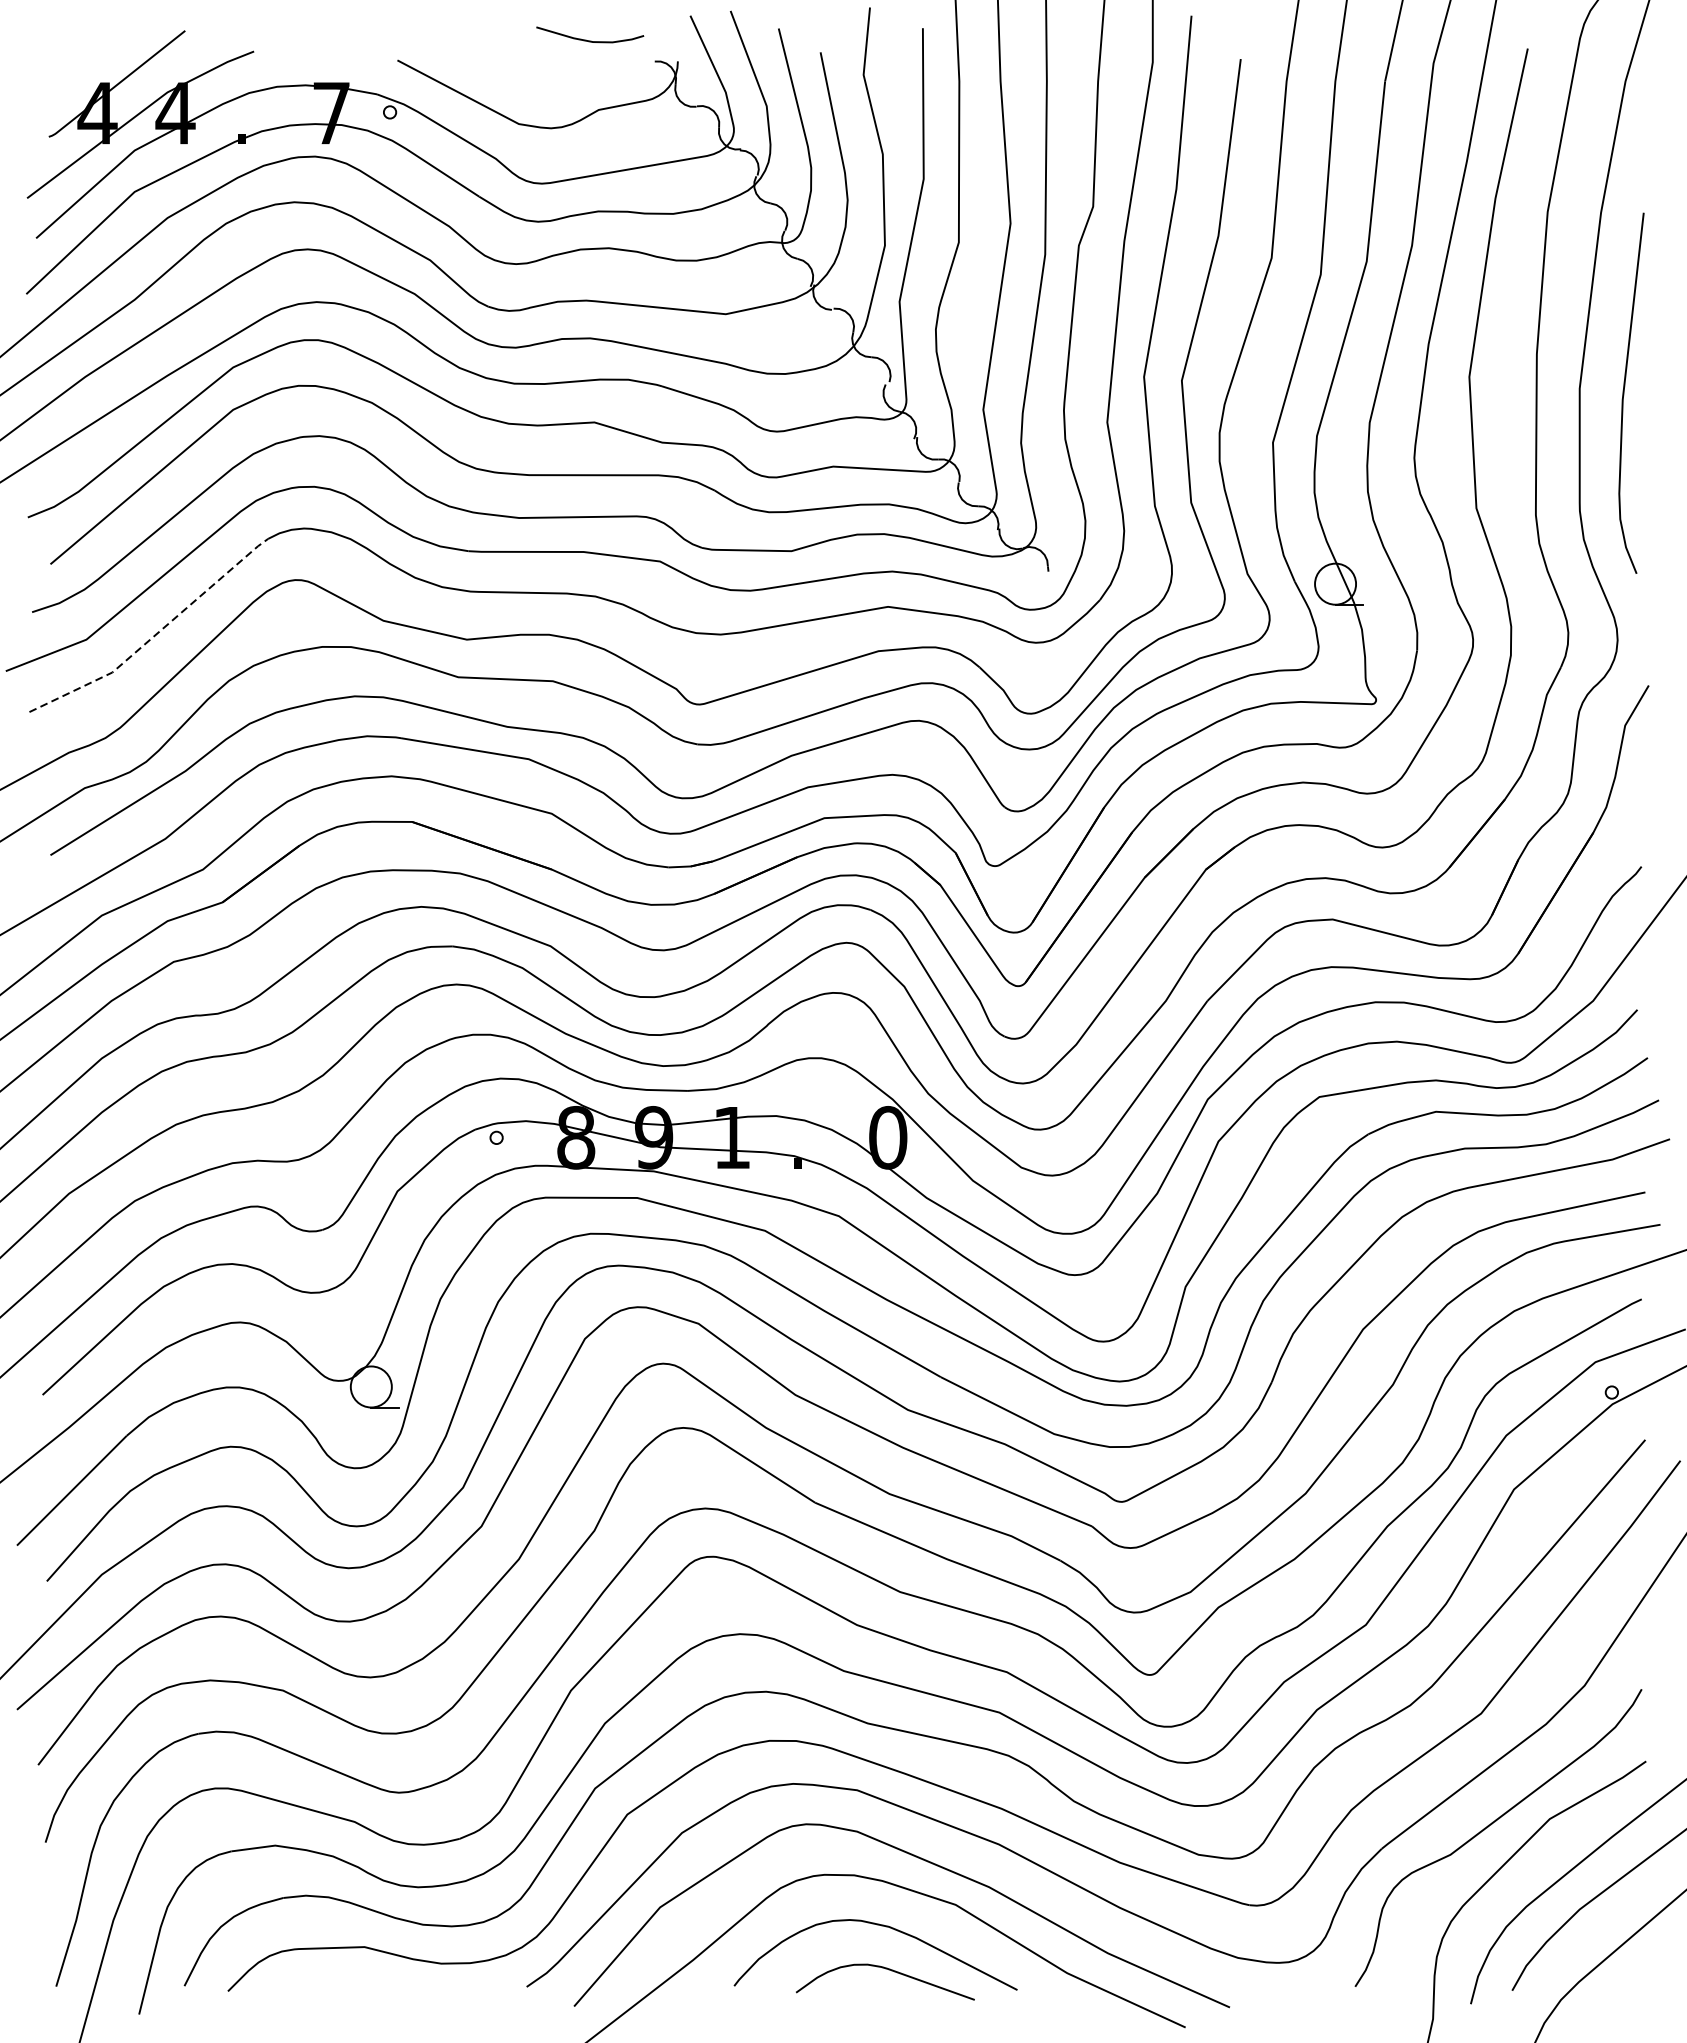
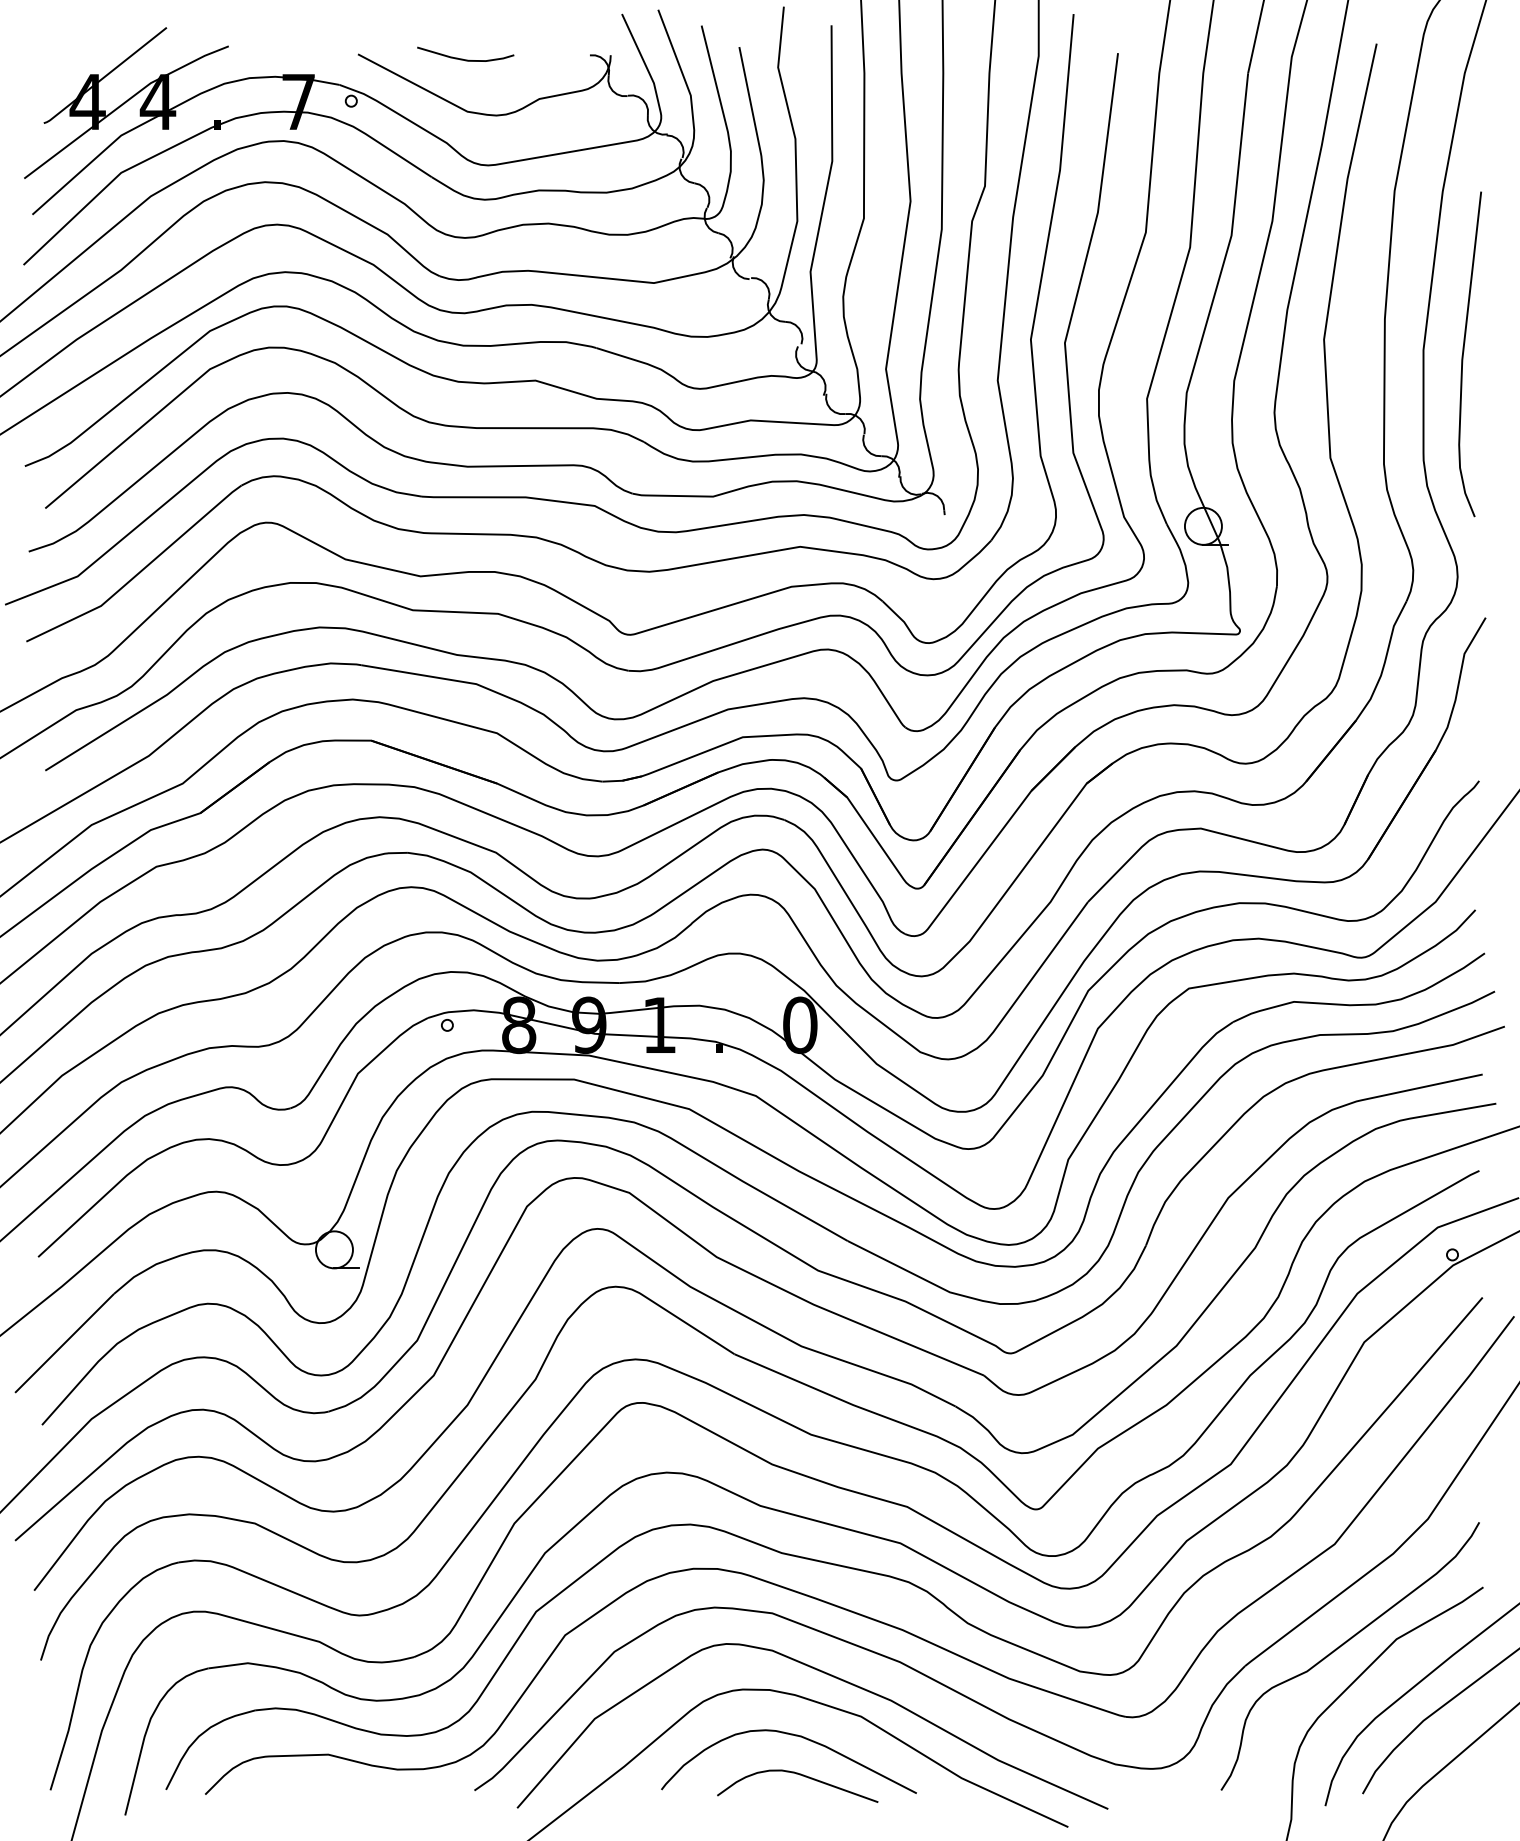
curve: (586, 39) -> (462, 58), moved
line: (156, 634) -> (140, 571), dashed -> solid

